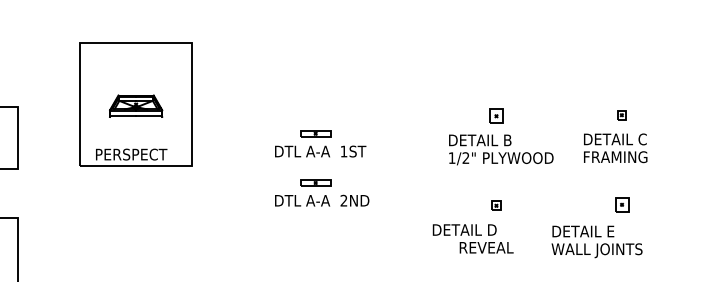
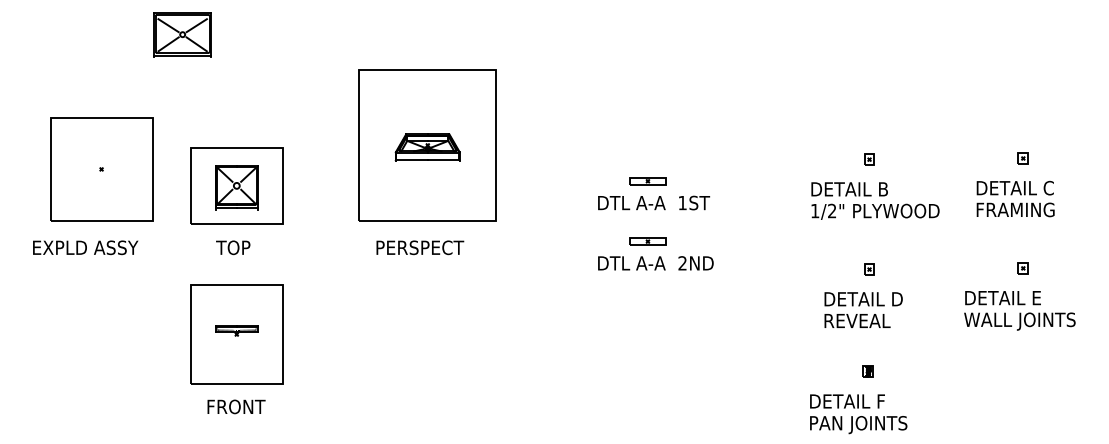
part: (496, 116) -> (869, 159), size x0.62
text: (131, 154) -> (420, 247), moved
part: (621, 204) -> (1022, 268), size x0.62
text: (464, 230) -> (863, 299), moved
text: (596, 241) -> (1019, 310), moved

